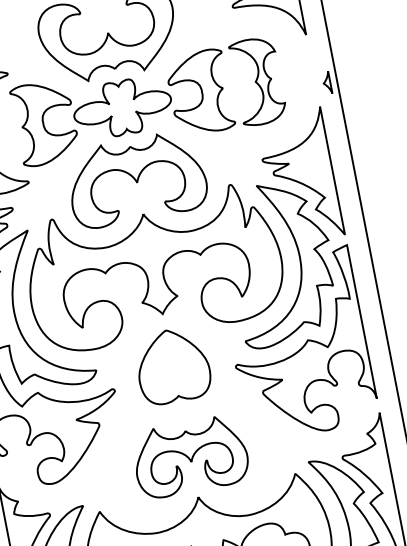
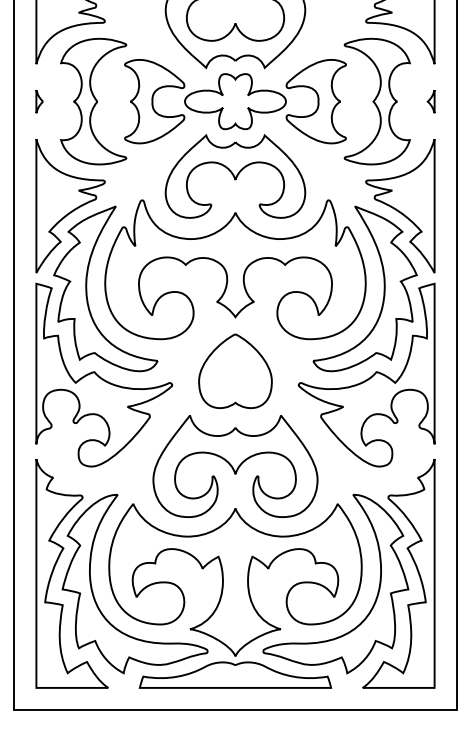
part: (257, 81) -> (376, 101), size x1.43
part: (326, 83) -> (430, 101), moved
part: (190, 456) -> (235, 466), size x1.43

